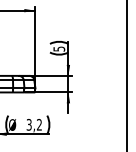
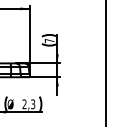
text: (59, 48) -> (49, 40), 5 -> 7
text: (33, 124) -> (28, 104), 3,2 -> 2,3

